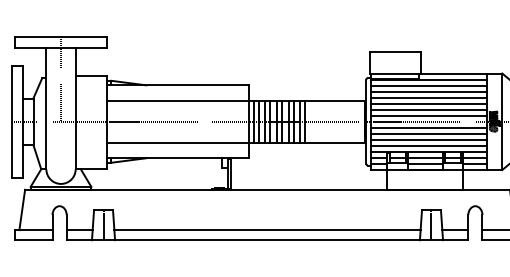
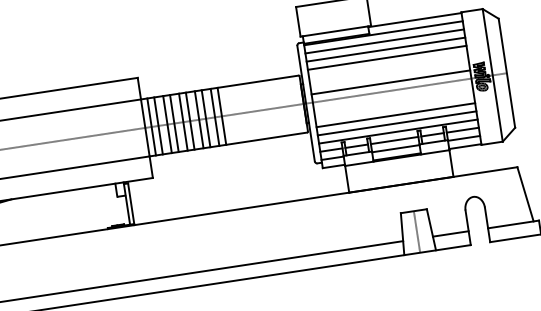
line: (428, 103) -> (387, 65), removed
line: (428, 109) -> (388, 73), removed
line: (428, 127) -> (392, 98), removed
line: (428, 133) -> (393, 106), removed

